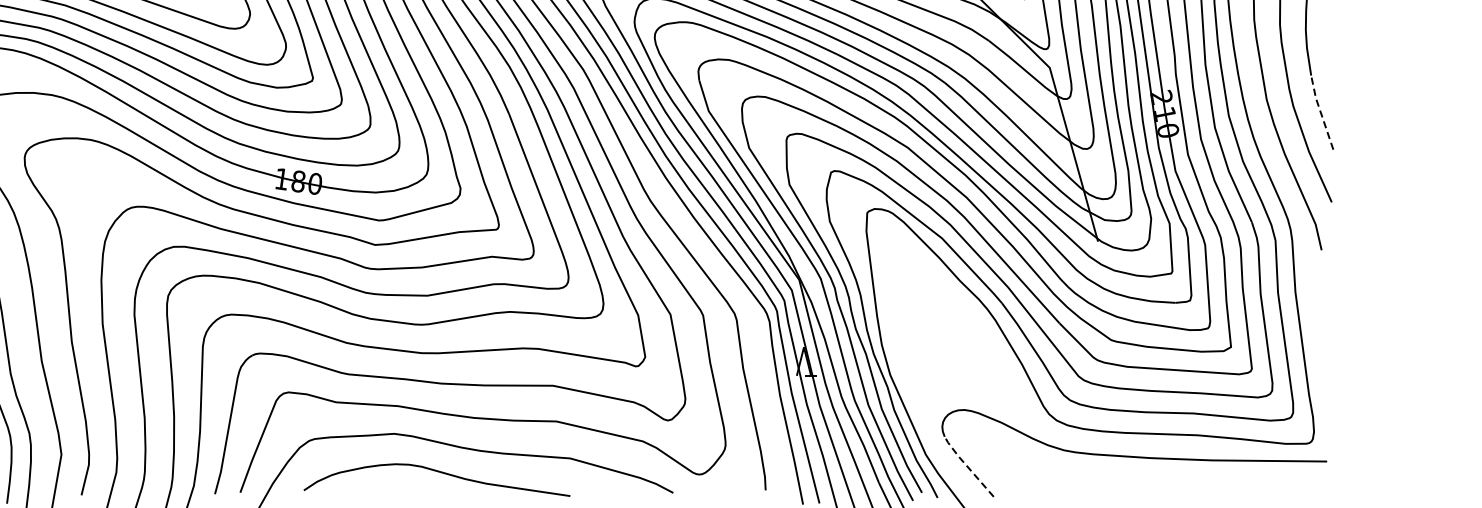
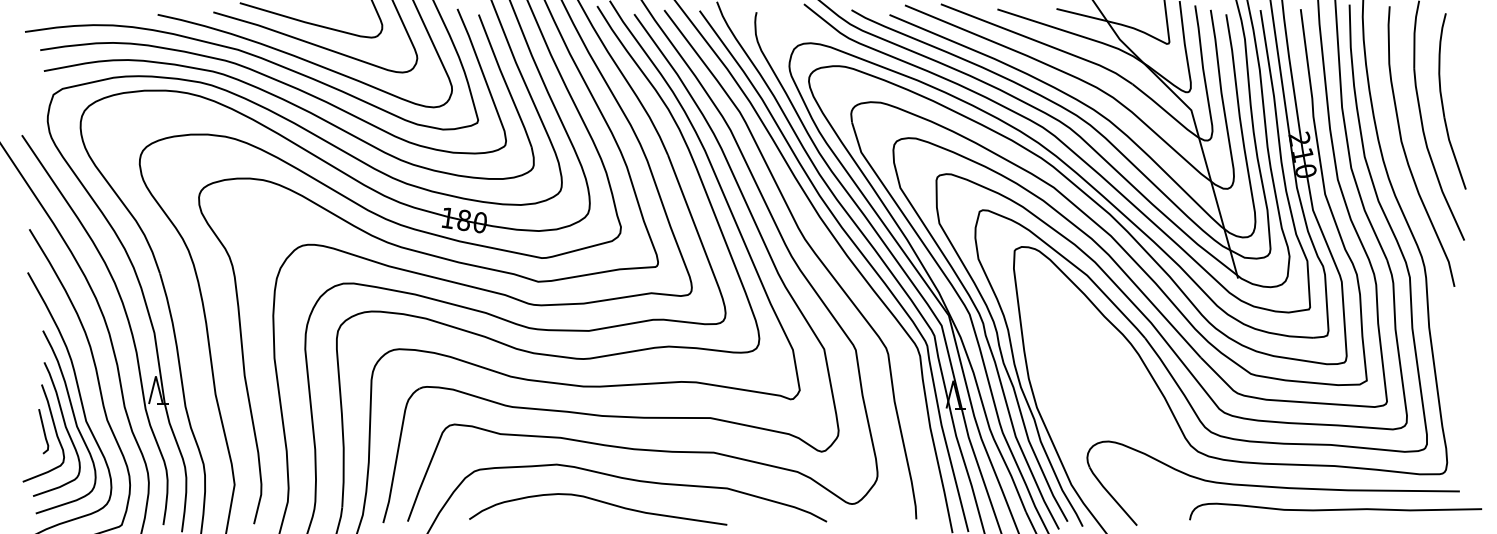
line: (1320, 112) -> (1453, 153), dashed -> solid
line: (967, 466) -> (1111, 496), dashed -> solid
curve: (1198, 481) -> (1335, 510), added

